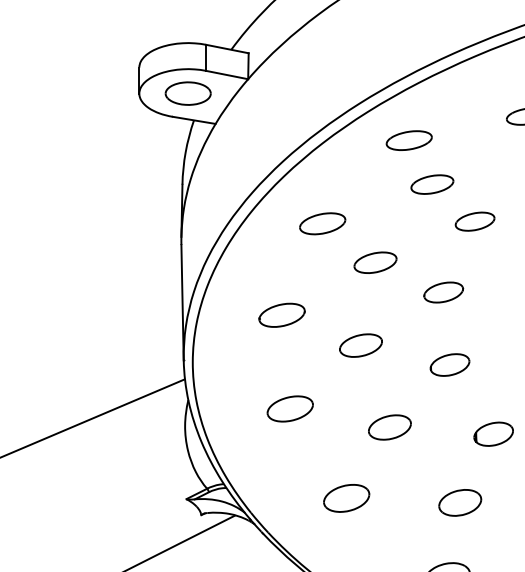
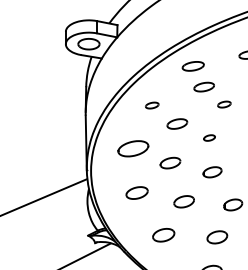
part: (475, 221) -> (224, 104), size x0.7
part: (320, 223) -> (151, 105), size x0.6
part: (443, 291) -> (209, 137), size x0.6
part: (280, 314) -> (132, 148), size x1.4

